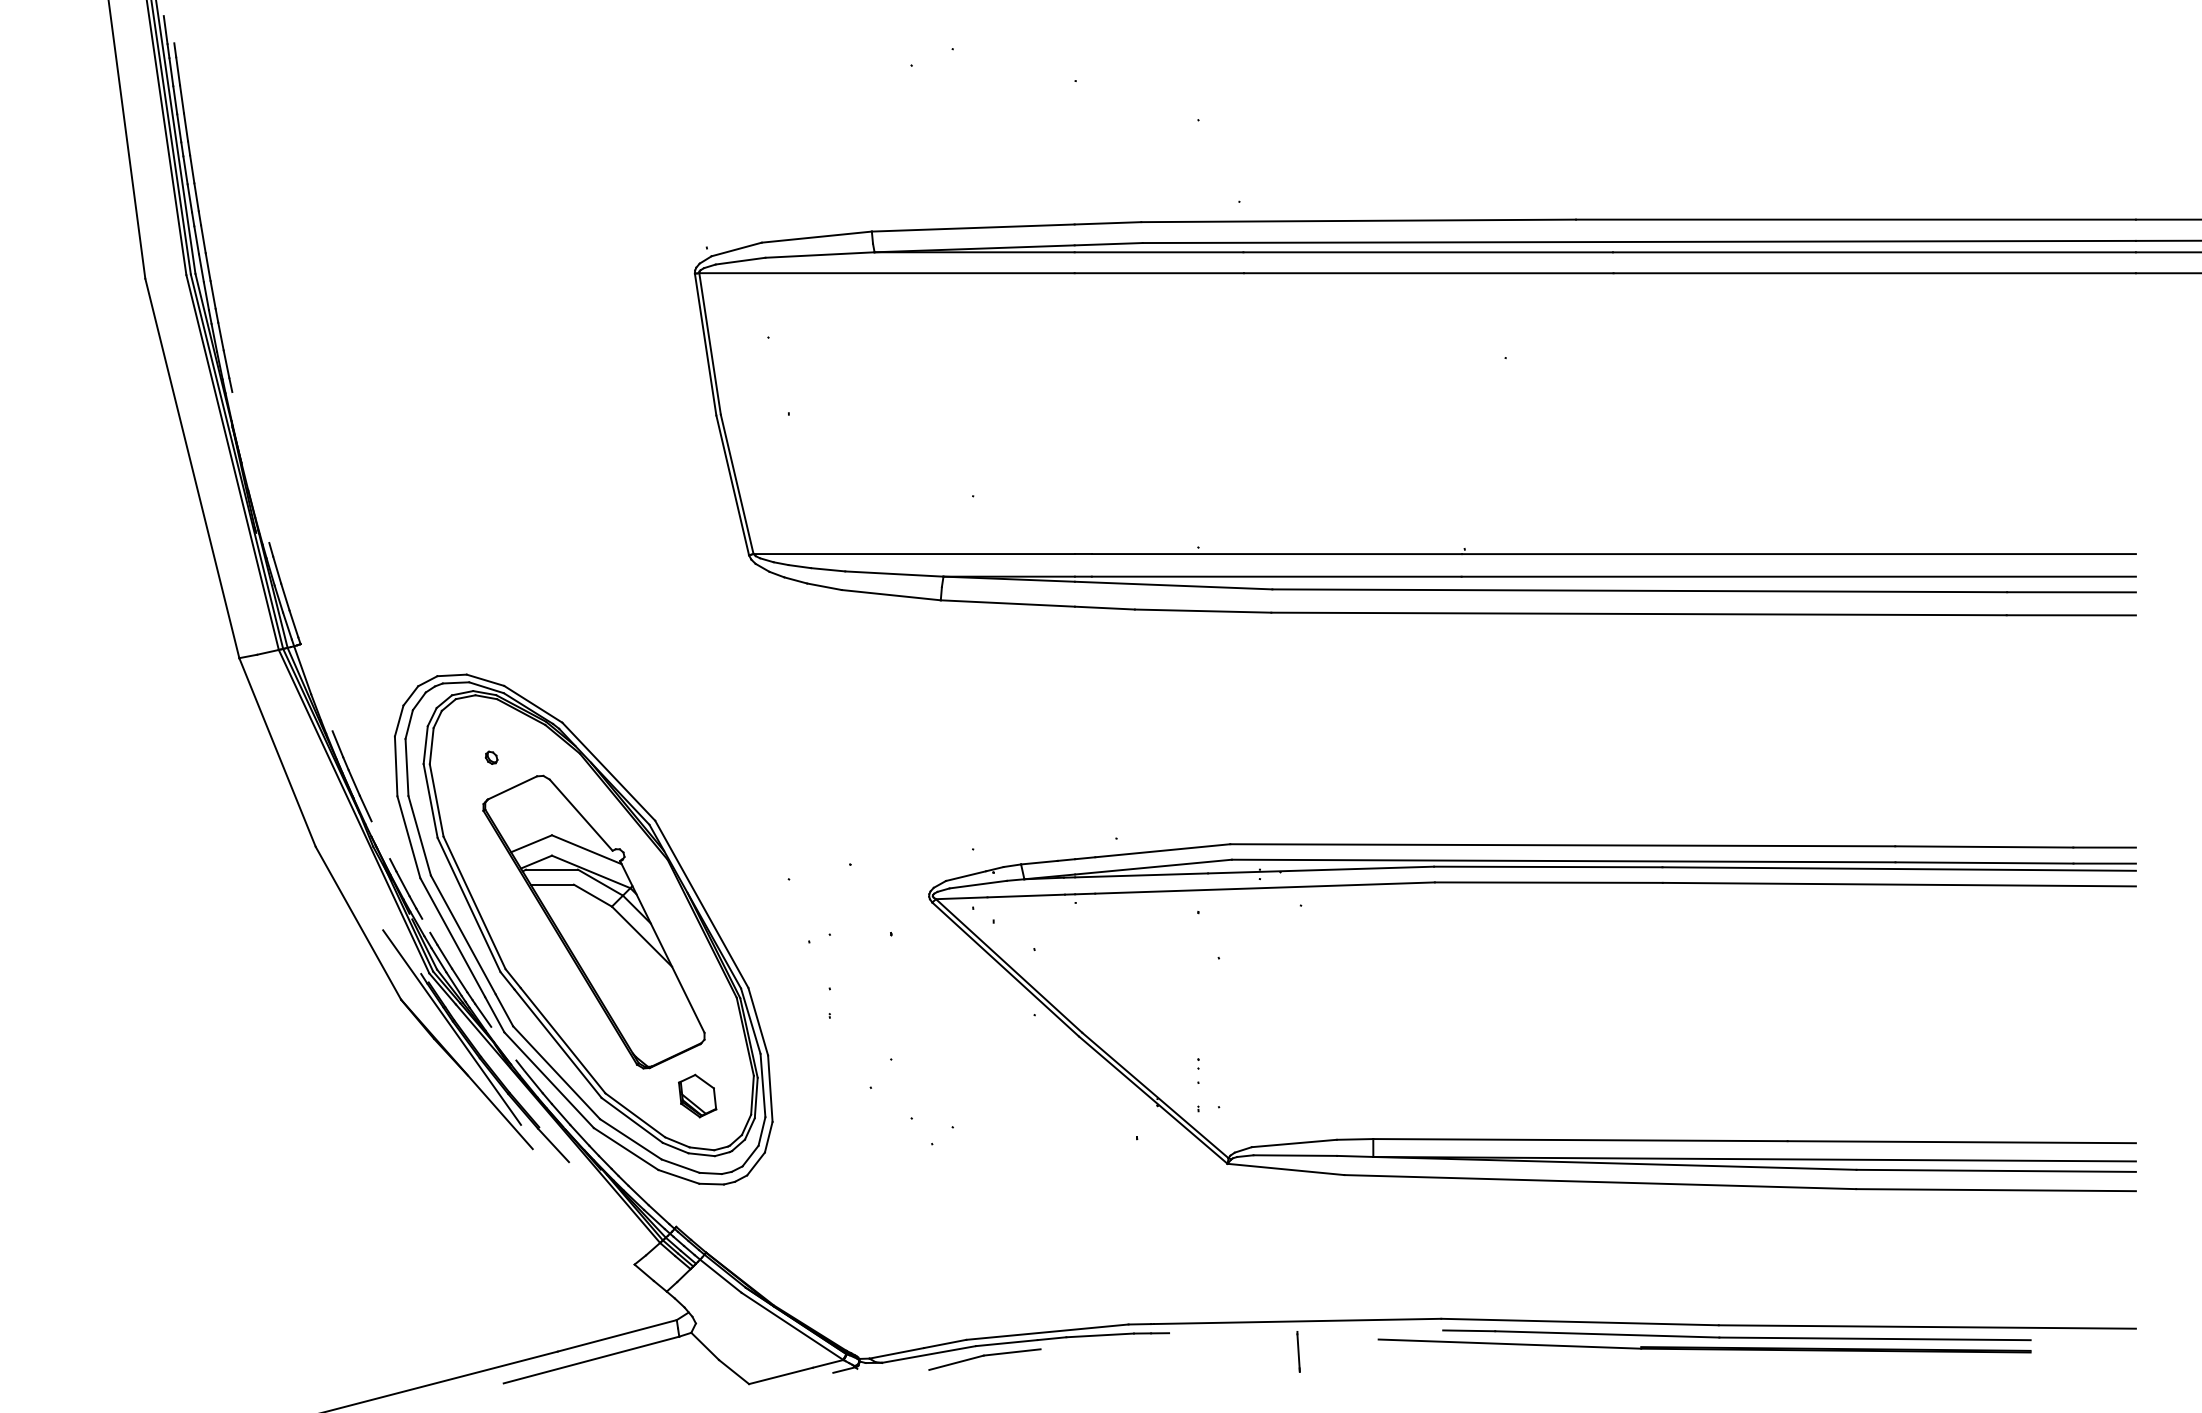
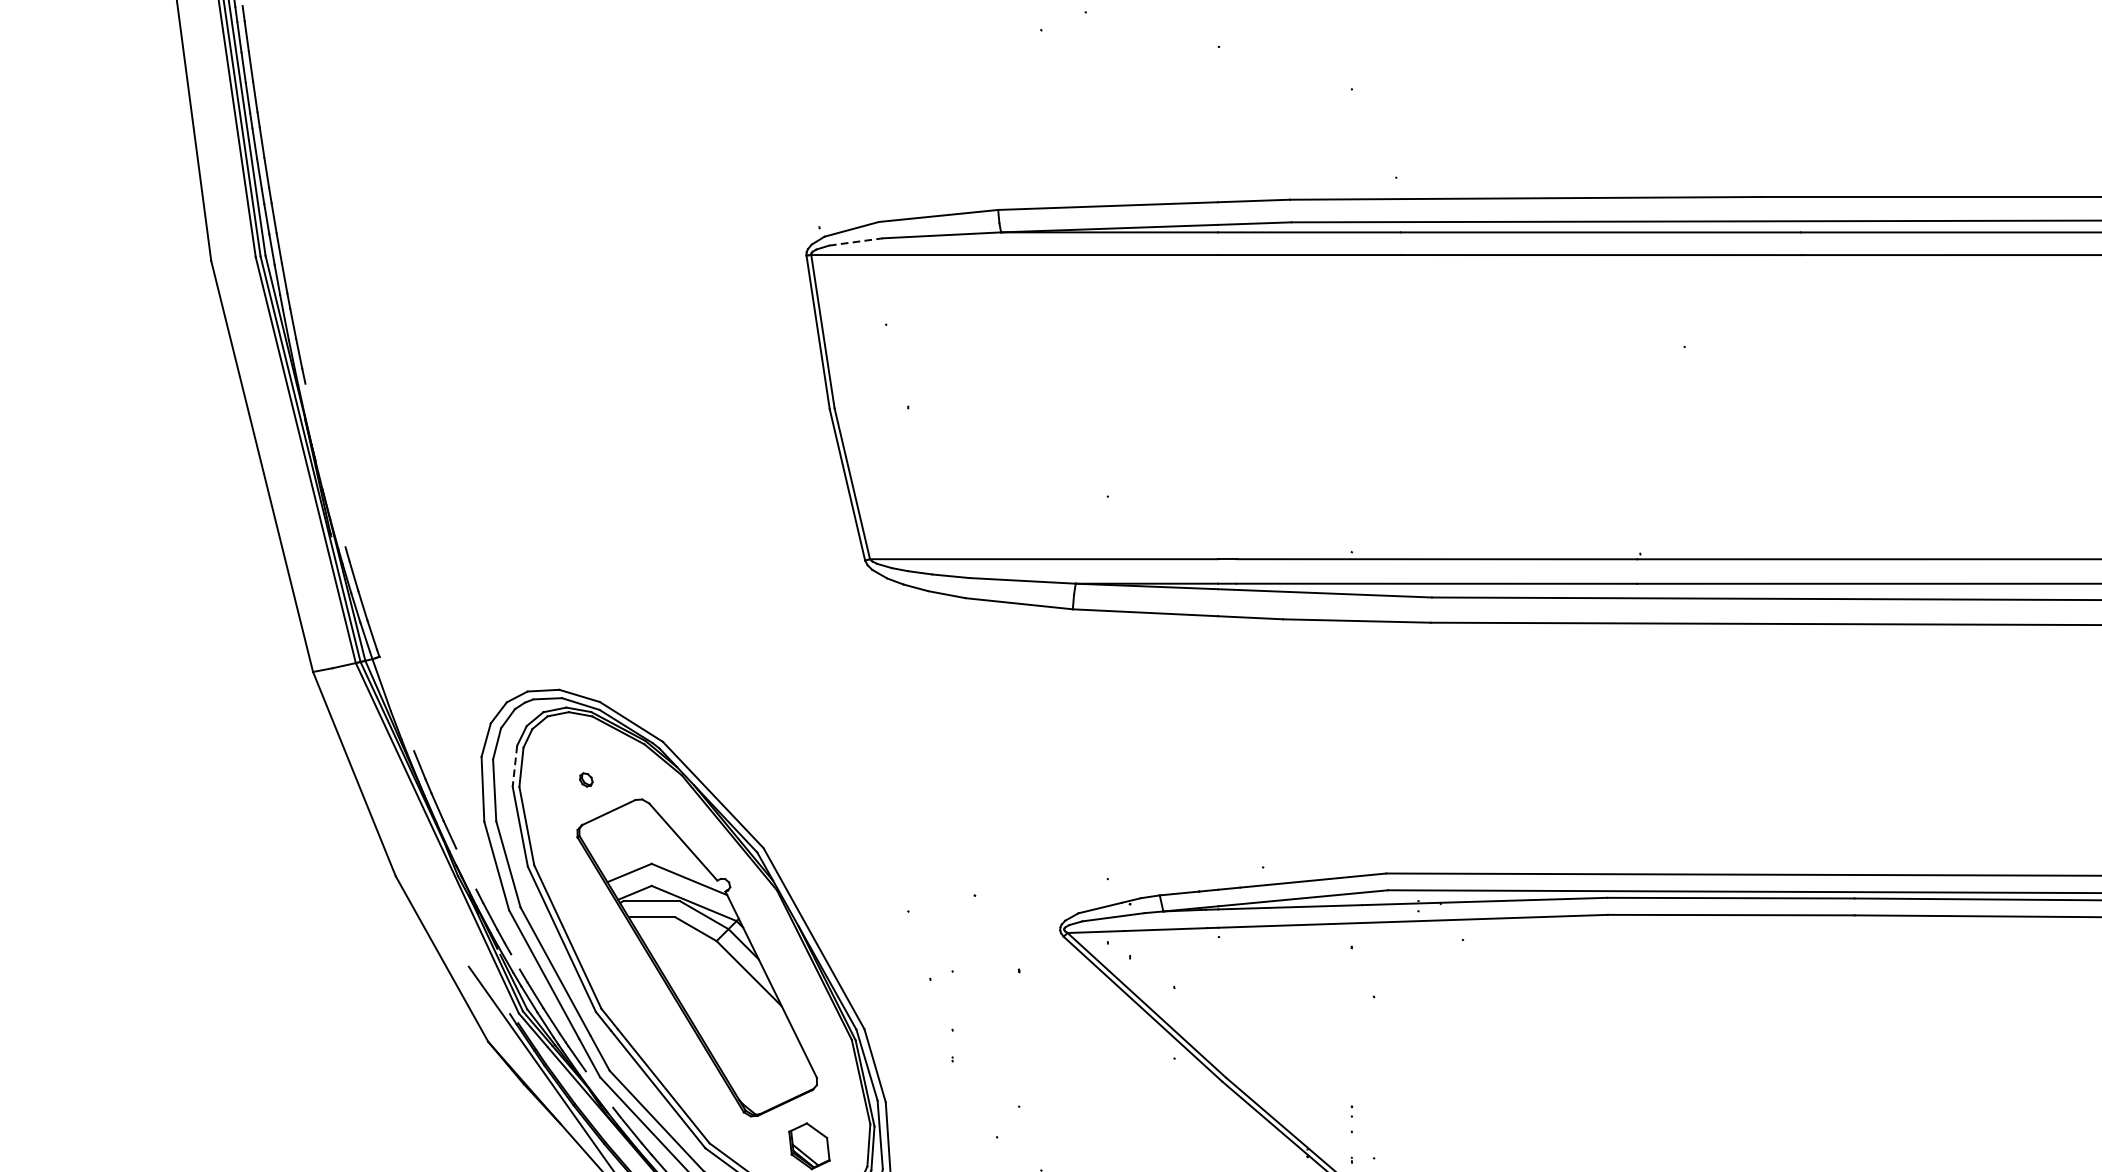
line: (741, 261) -> (856, 242), solid -> dashed
line: (425, 745) -> (514, 766), solid -> dashed

